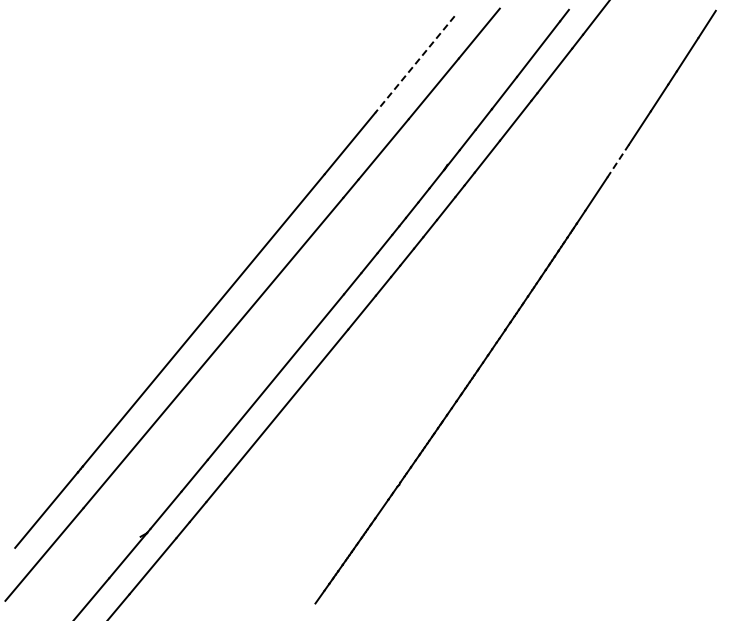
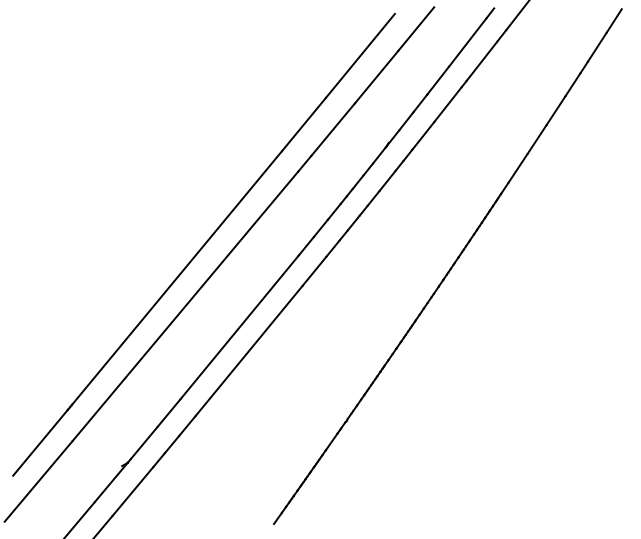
line: (414, 64) -> (360, 55), dashed -> solid
line: (618, 161) -> (537, 140), dashed -> solid

